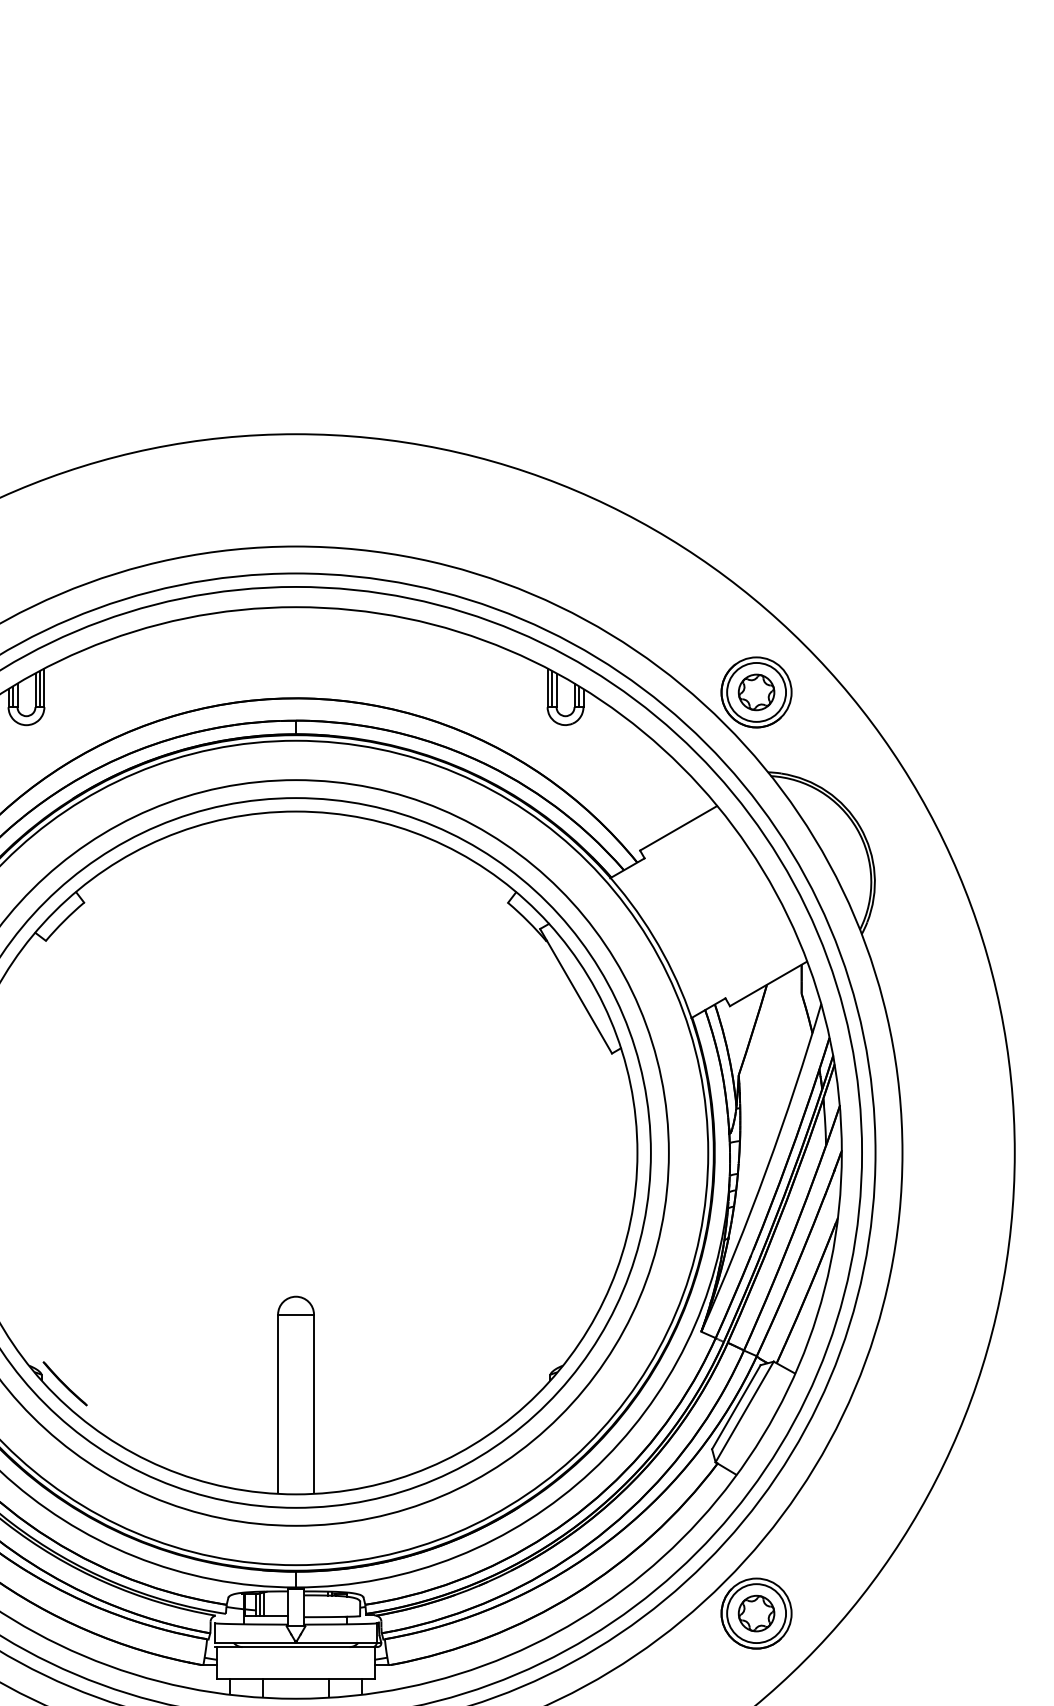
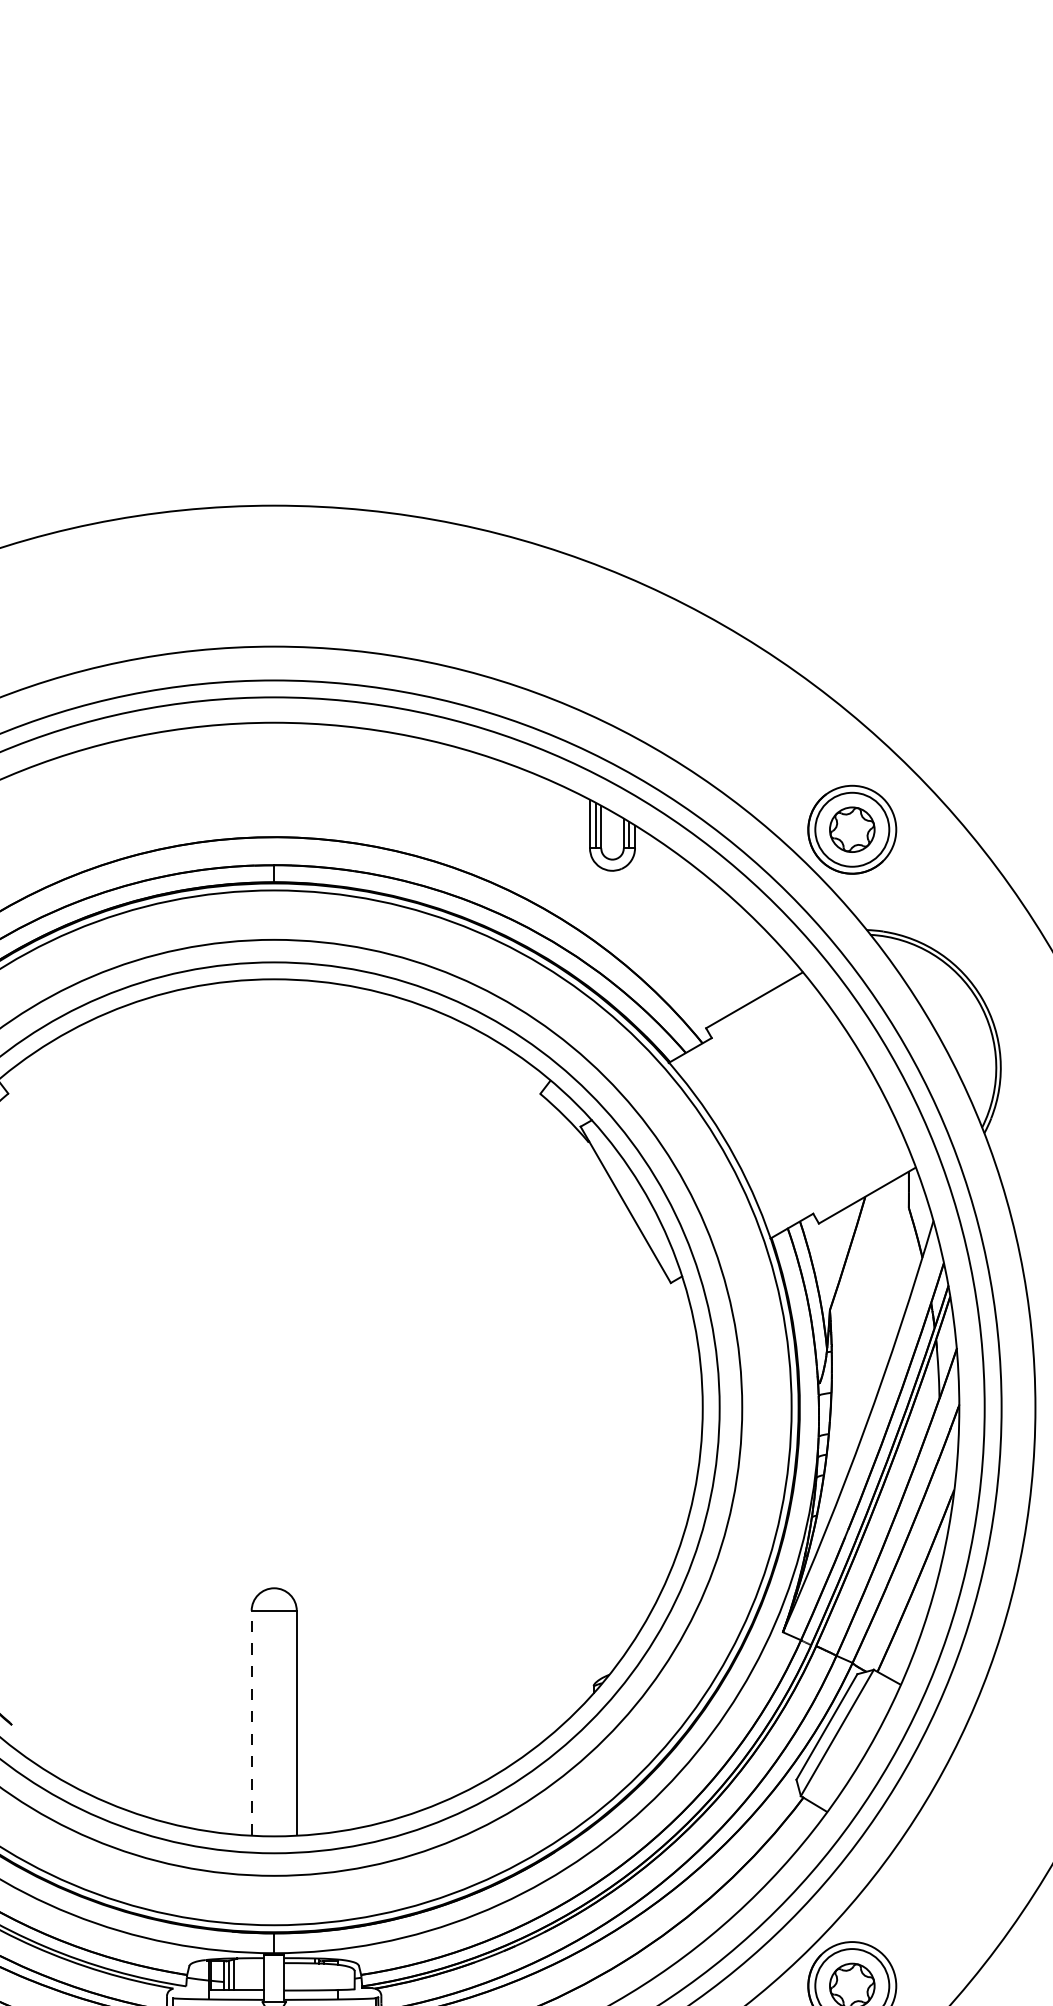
line: (278, 1403) -> (252, 1722), solid -> dashed

